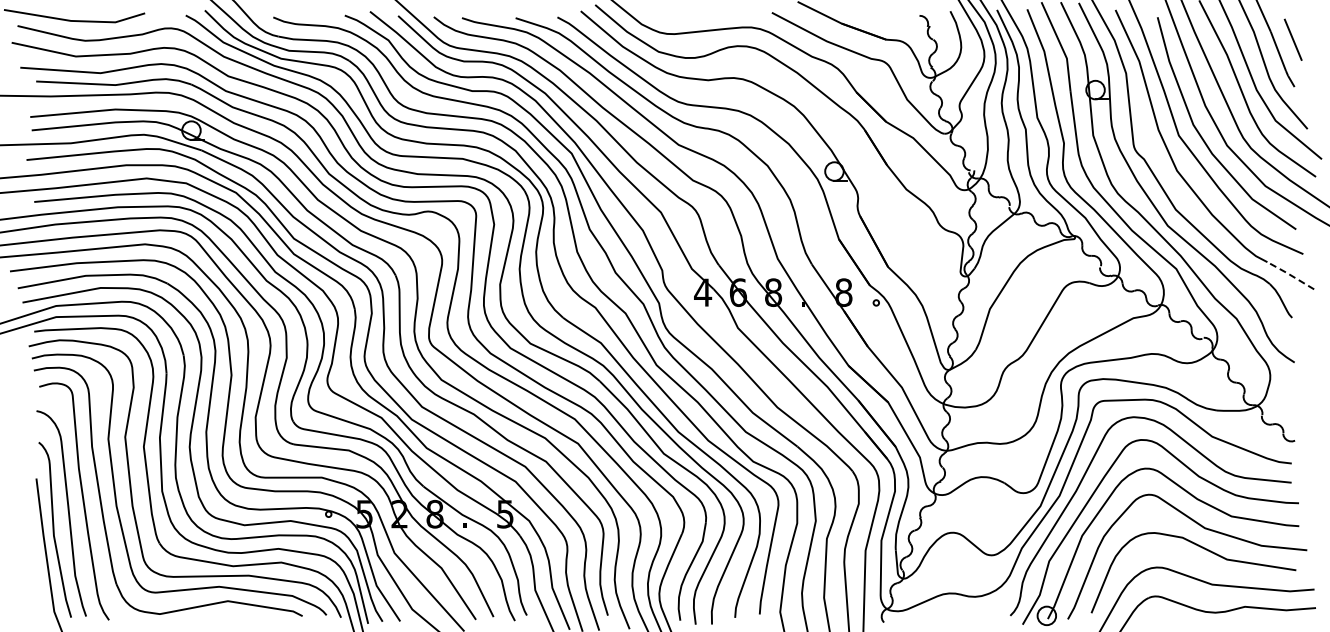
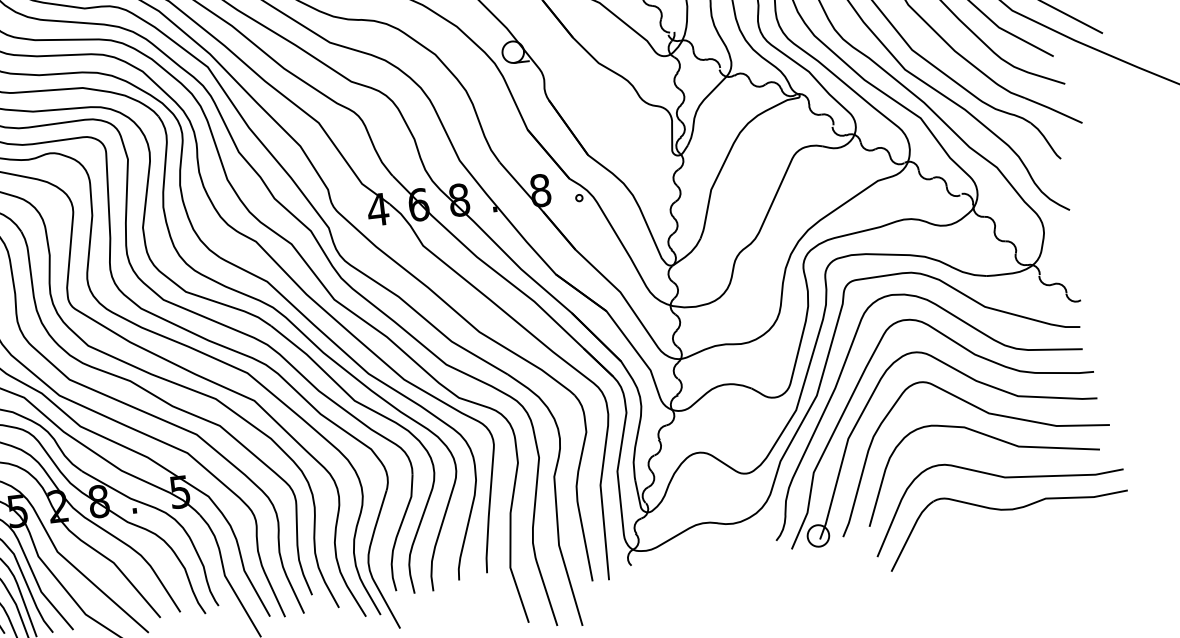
line: (1290, 274) -> (1053, 109), dashed -> solid

